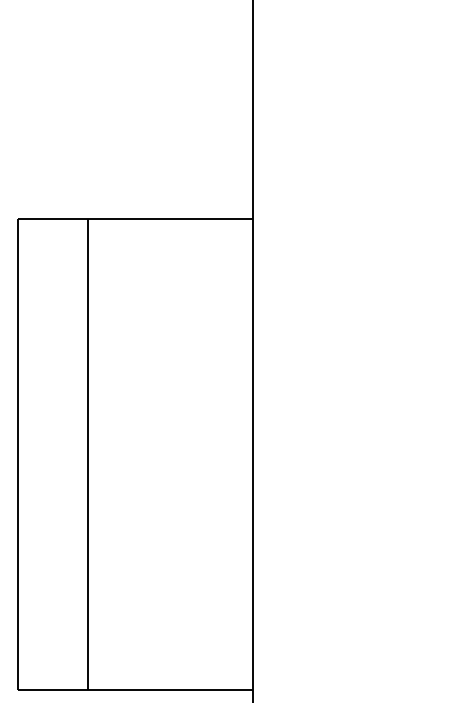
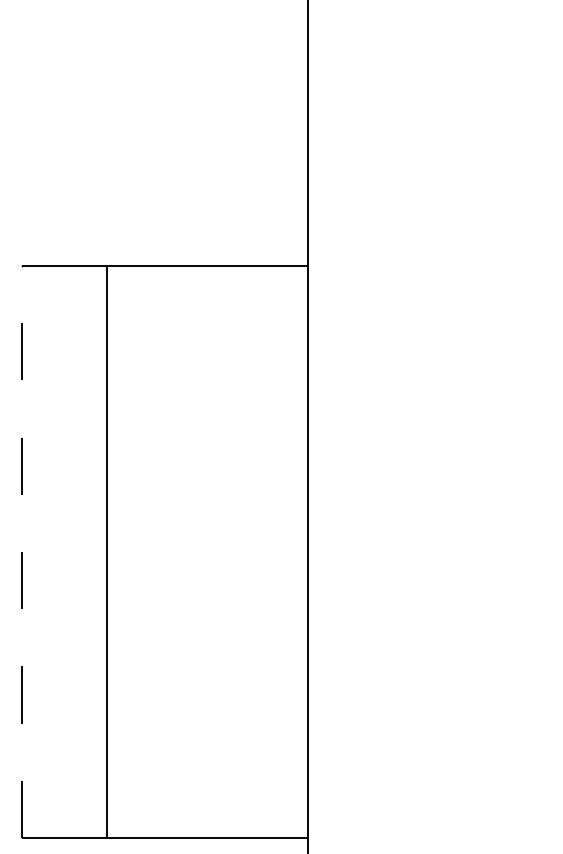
line: (17, 453) -> (21, 551), solid -> dashed

